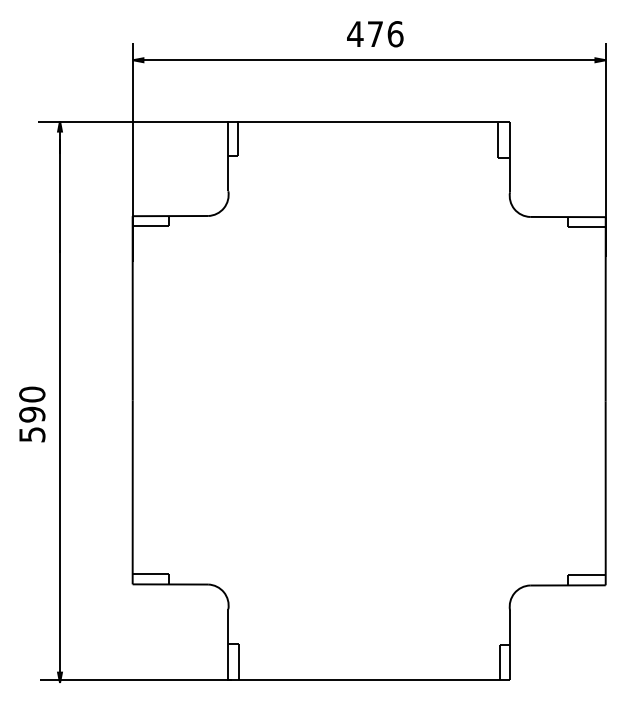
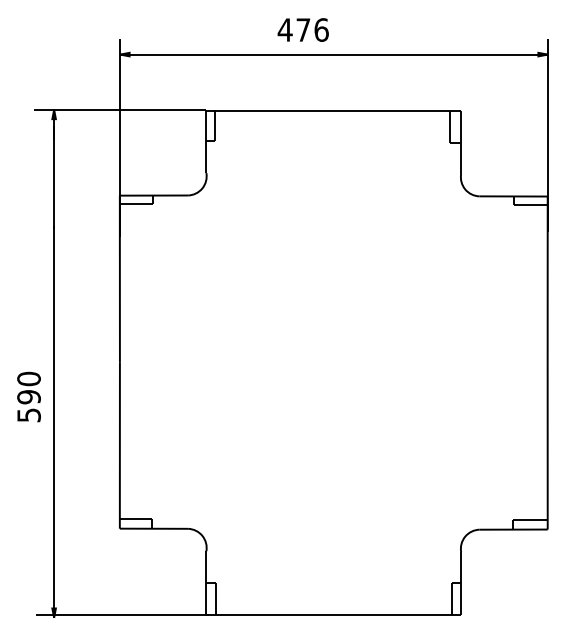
text: (374, 33) -> (302, 29), moved
text: (31, 413) -> (28, 396), moved

